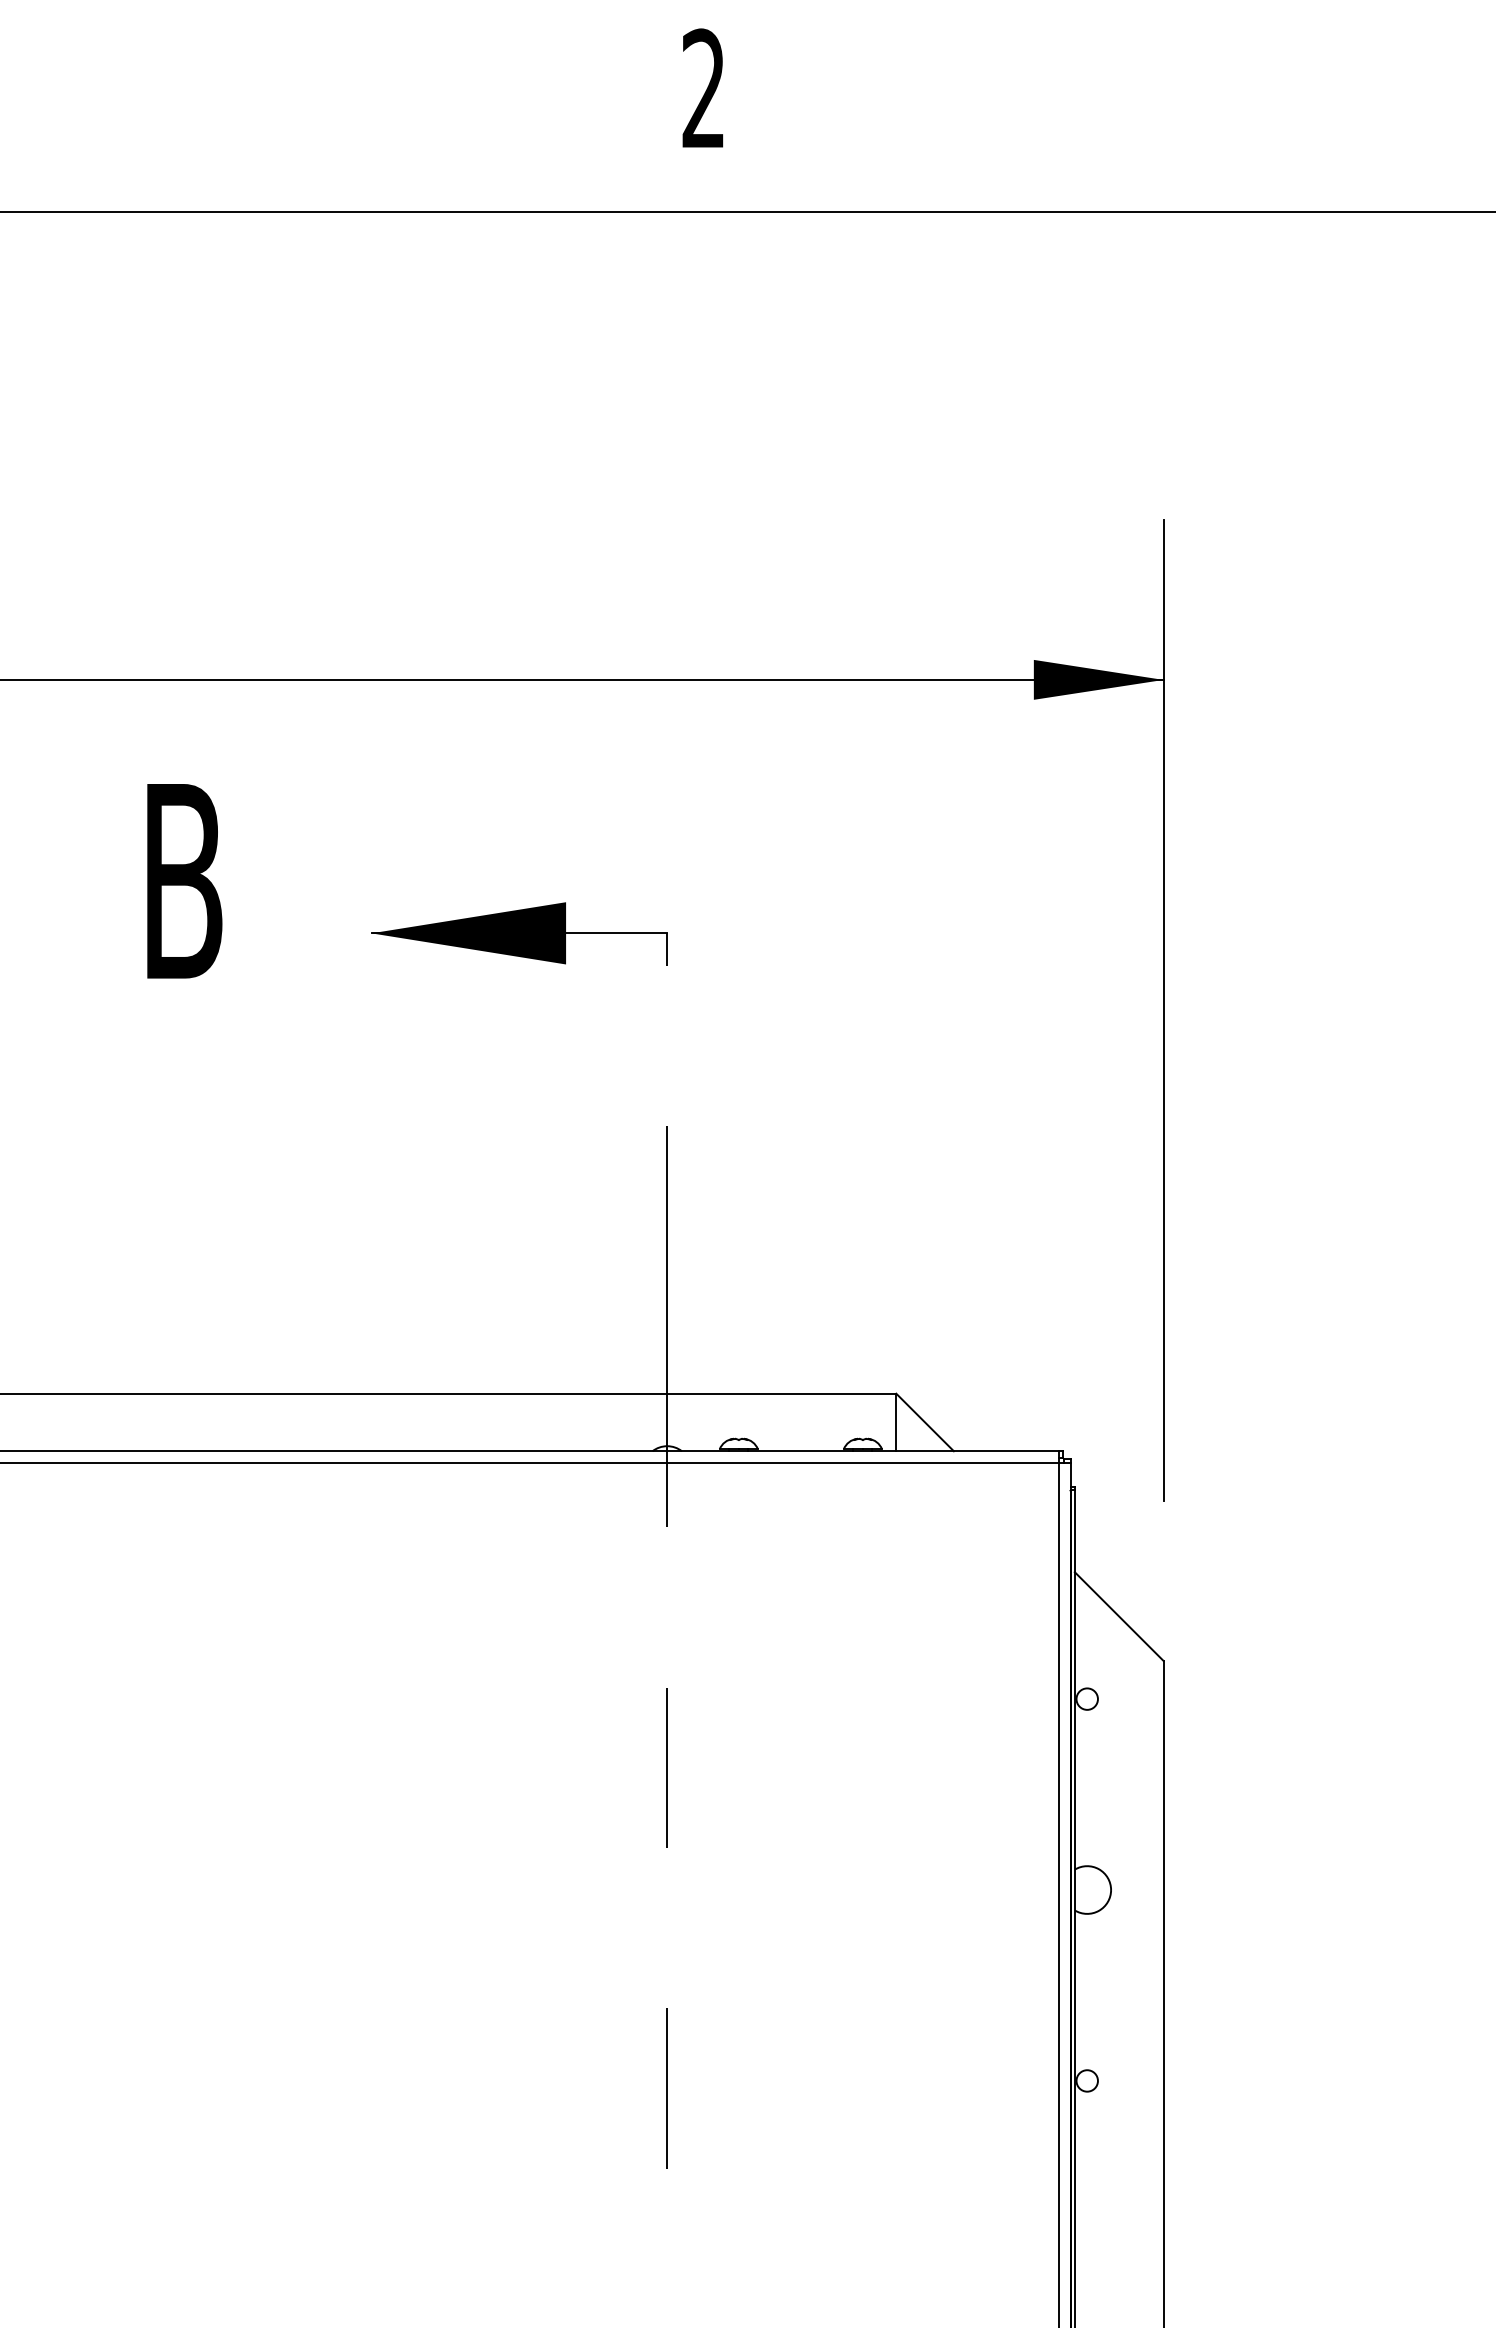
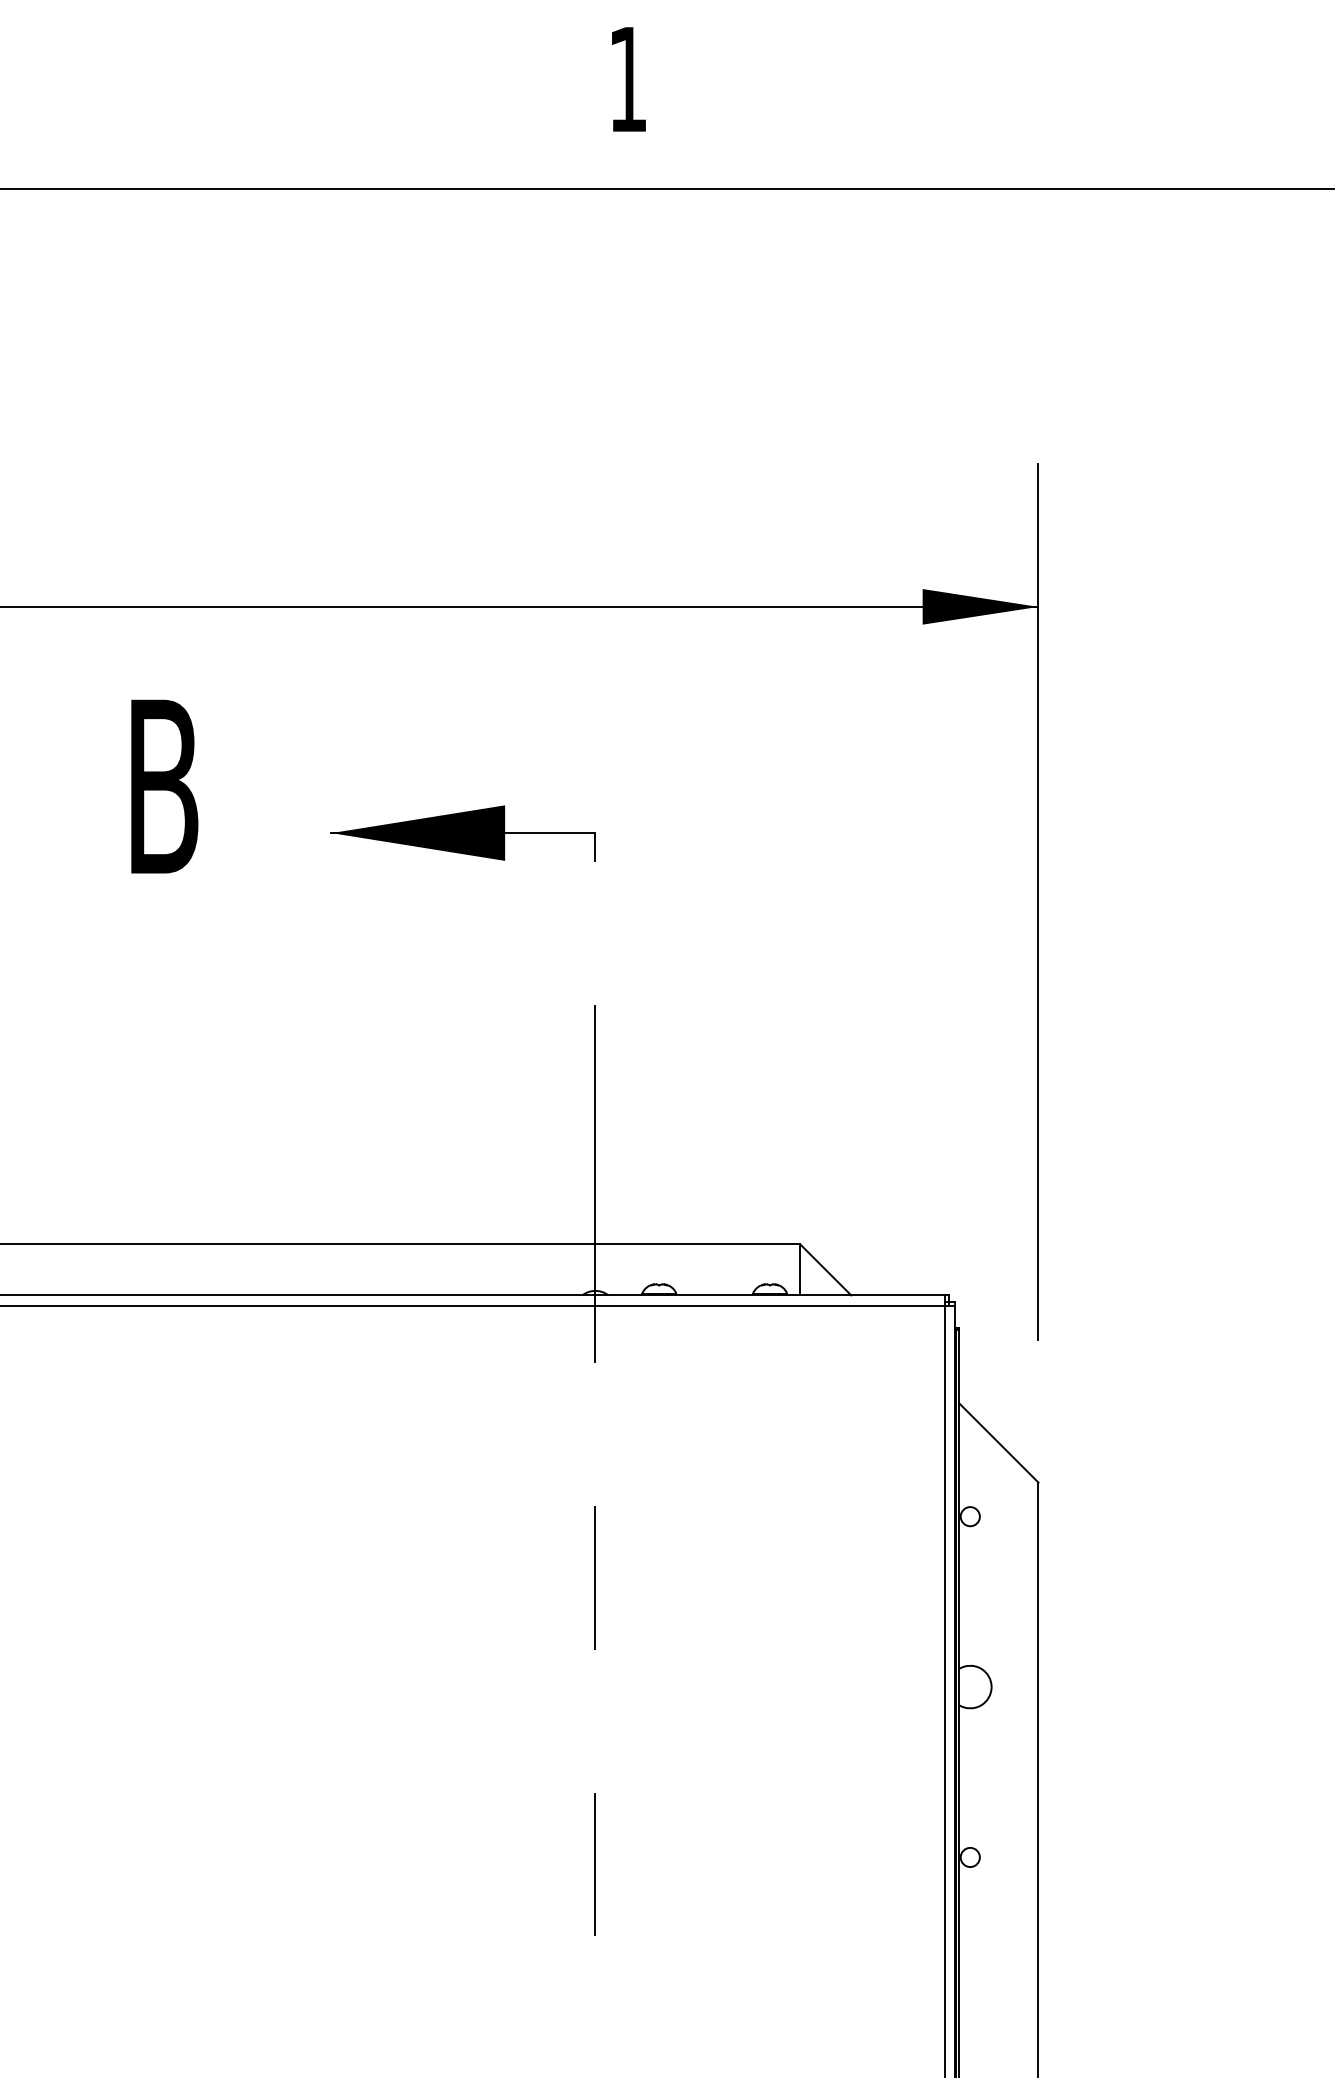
text: (702, 87) -> (626, 78), 2 -> 1

